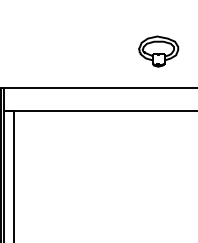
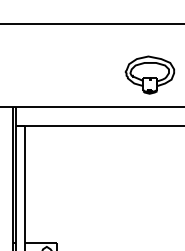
part: (158, 50) -> (149, 74), size x1.43

